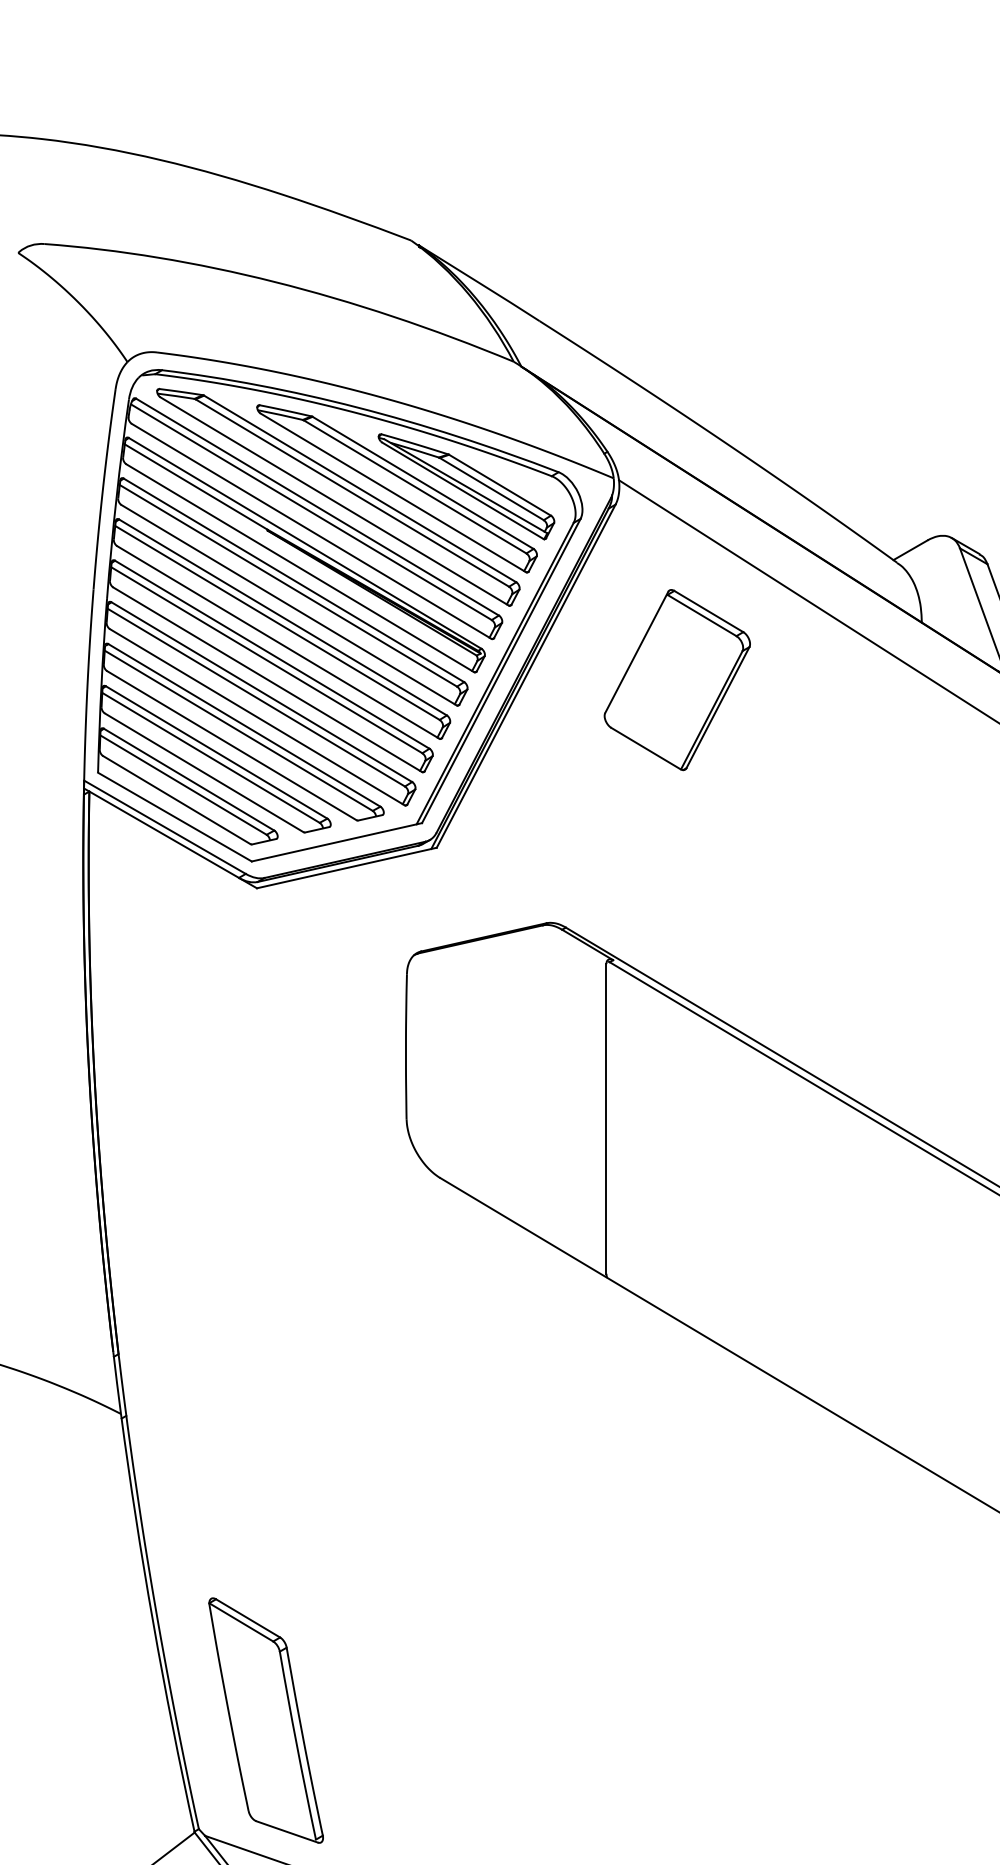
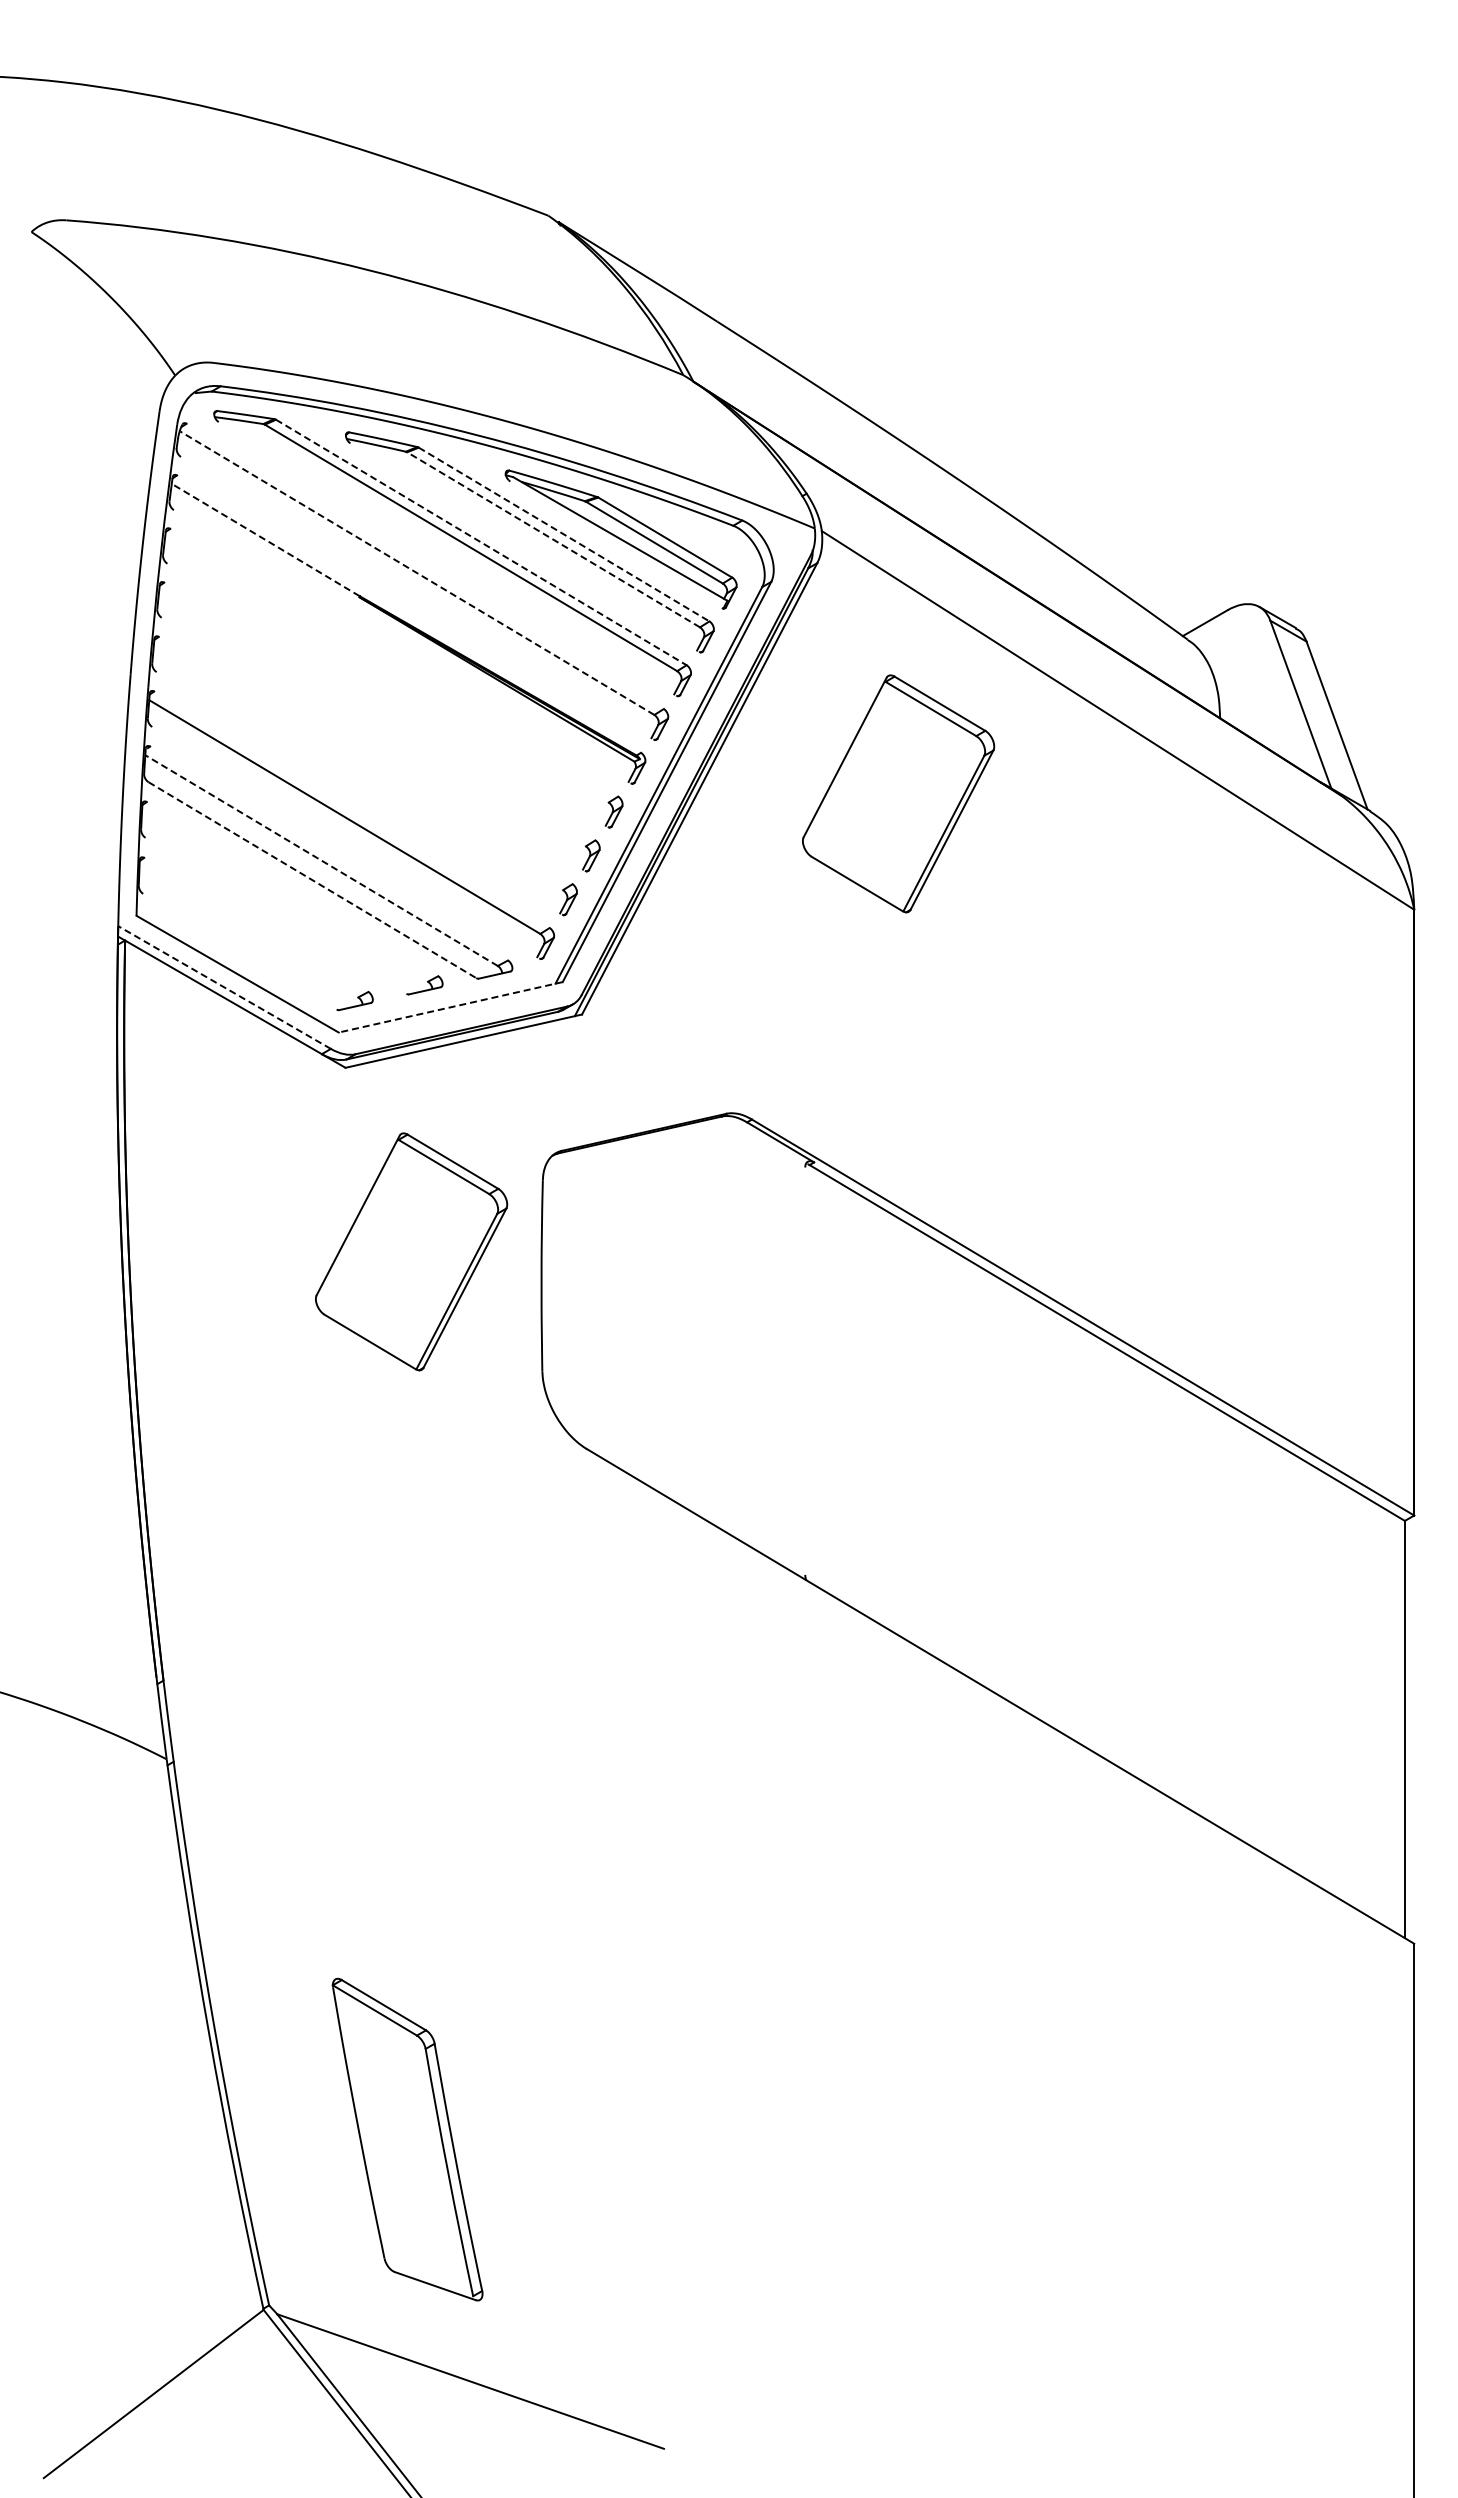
line: (423, 482) -> (564, 534), solid -> dashed
line: (196, 486) -> (265, 539), solid -> dashed
line: (415, 486) -> (553, 539), solid -> dashed
line: (360, 488) -> (481, 542), solid -> dashed
line: (462, 490) -> (615, 544), removed
line: (393, 492) -> (524, 547), removed
line: (334, 501) -> (447, 558), removed
line: (316, 507) -> (424, 566), removed
line: (310, 512) -> (416, 573), solid -> dashed
line: (311, 530) -> (417, 597), removed
line: (305, 542) -> (409, 613), removed
line: (299, 568) -> (401, 646), removed
line: (294, 580) -> (394, 662), removed
line: (288, 585) -> (386, 669), removed
line: (288, 604) -> (387, 694), removed
line: (282, 617) -> (379, 711), removed
line: (277, 622) -> (372, 718), removed
line: (277, 641) -> (372, 743), removed
line: (272, 654) -> (365, 760), removed
line: (266, 659) -> (358, 767), removed
line: (267, 679) -> (359, 793), removed
line: (261, 691) -> (351, 809), removed
line: (256, 717) -> (345, 842), removed
line: (244, 725) -> (329, 853), removed
line: (238, 730) -> (321, 860), solid -> dashed
line: (231, 745) -> (312, 880), solid -> dashed
line: (216, 752) -> (292, 889), removed
line: (211, 757) -> (285, 895), removed
line: (203, 772) -> (275, 915), removed
line: (189, 779) -> (256, 924), removed
line: (183, 784) -> (248, 931), removed
line: (176, 799) -> (239, 951), removed
line: (164, 827) -> (224, 987), solid -> dashed
line: (336, 842) -> (450, 1007), solid -> dashed
part: (307, 1027) -> (411, 1251), added
line: (606, 1118) -> (805, 1370), removed
part: (266, 1720) -> (407, 2139), moved

